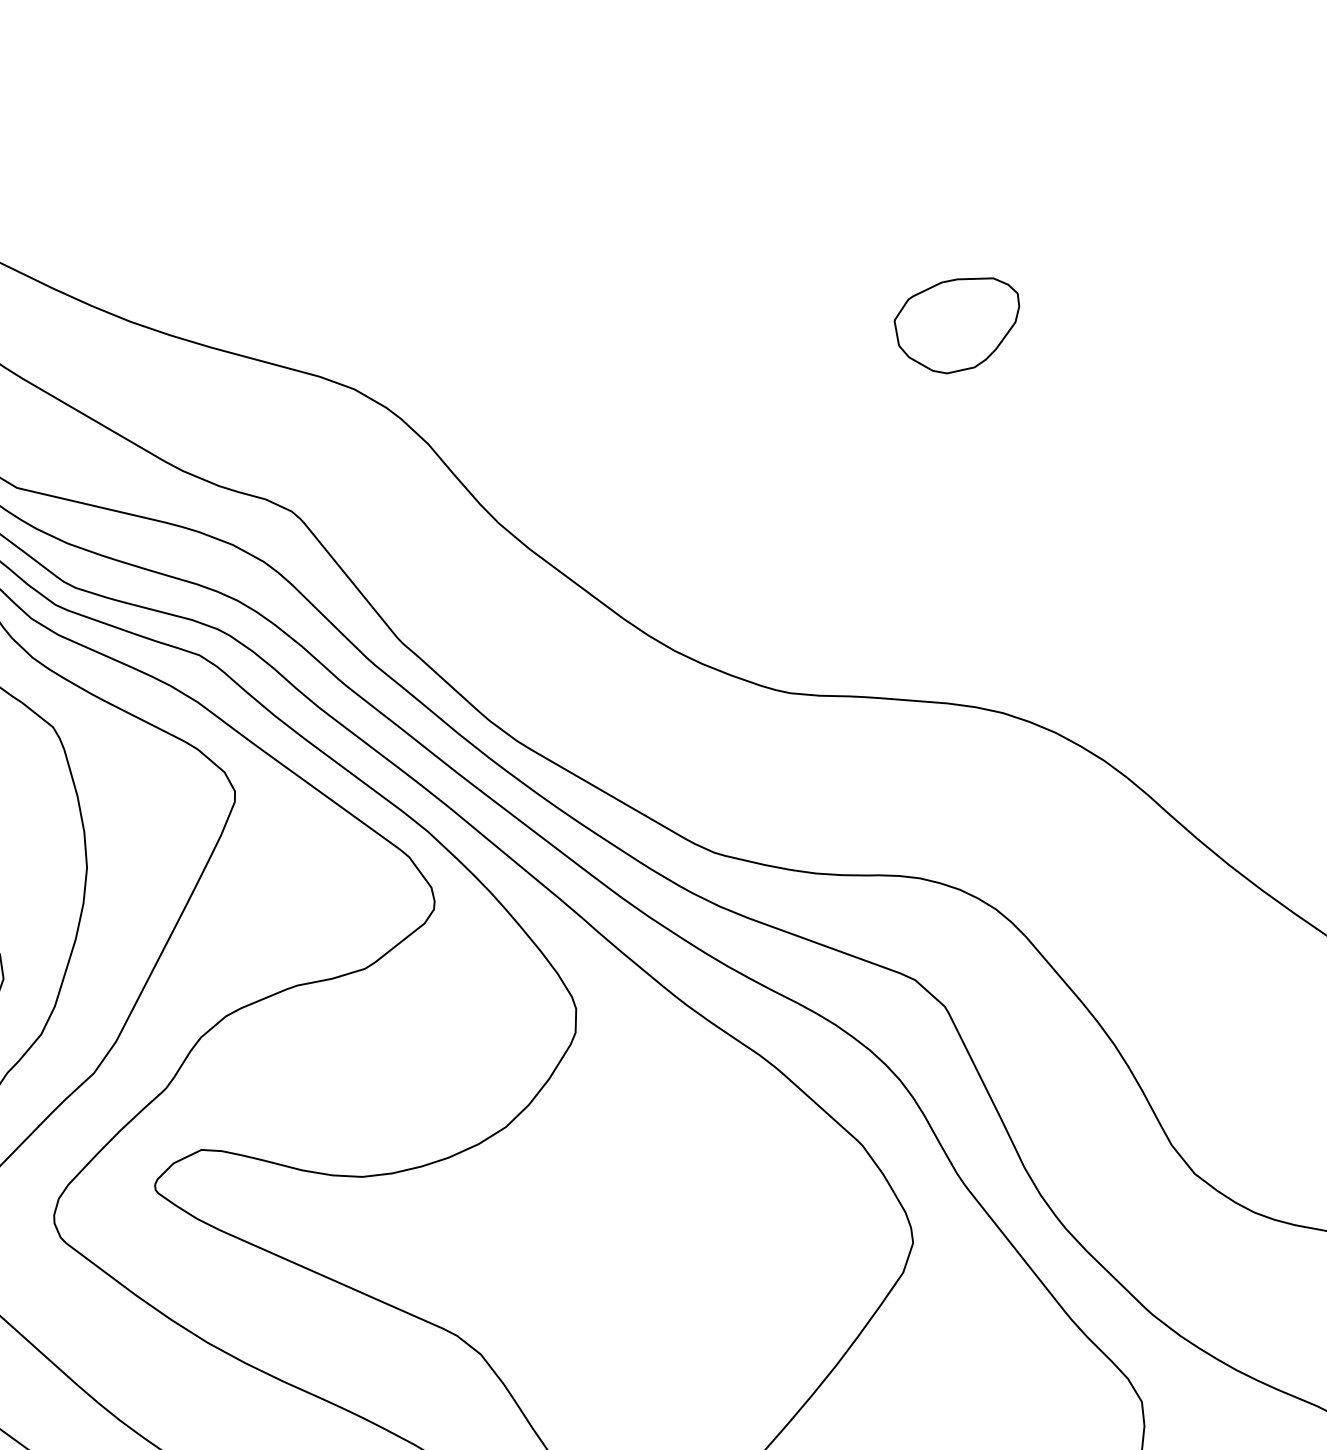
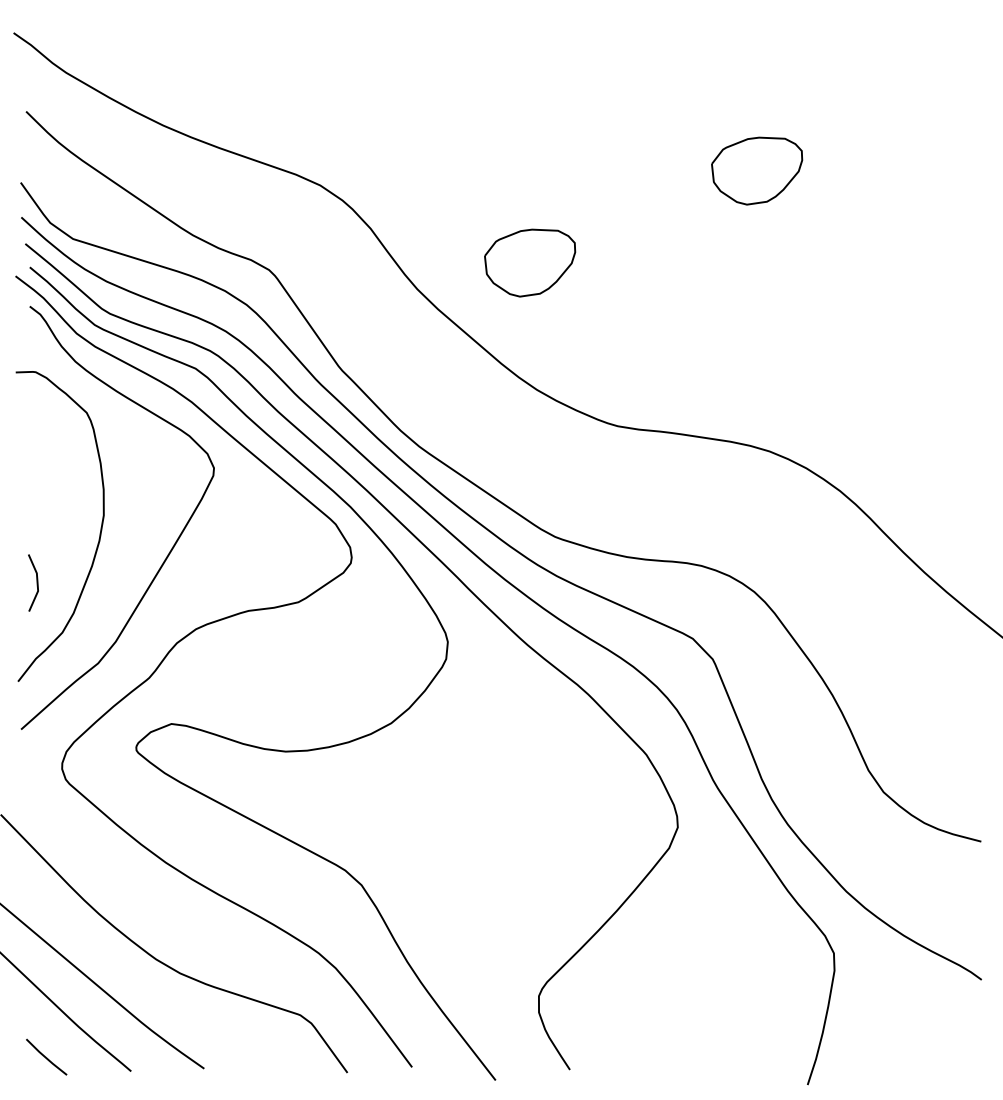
part: (652, 475) -> (530, 262), added

